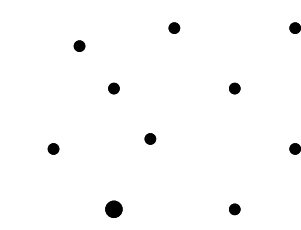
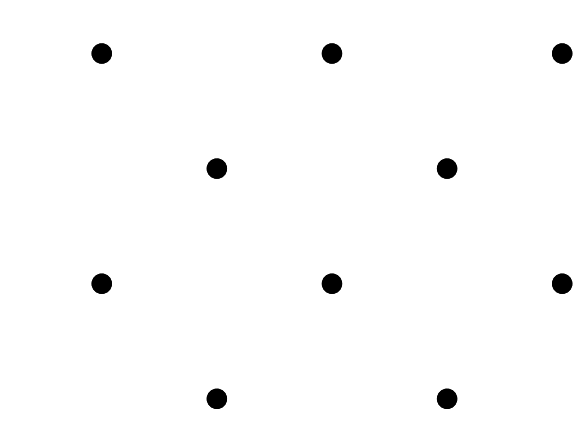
part: (79, 45) -> (101, 52), moved
part: (150, 138) -> (332, 282), moved
part: (113, 209) -> (216, 399), size x0.62

